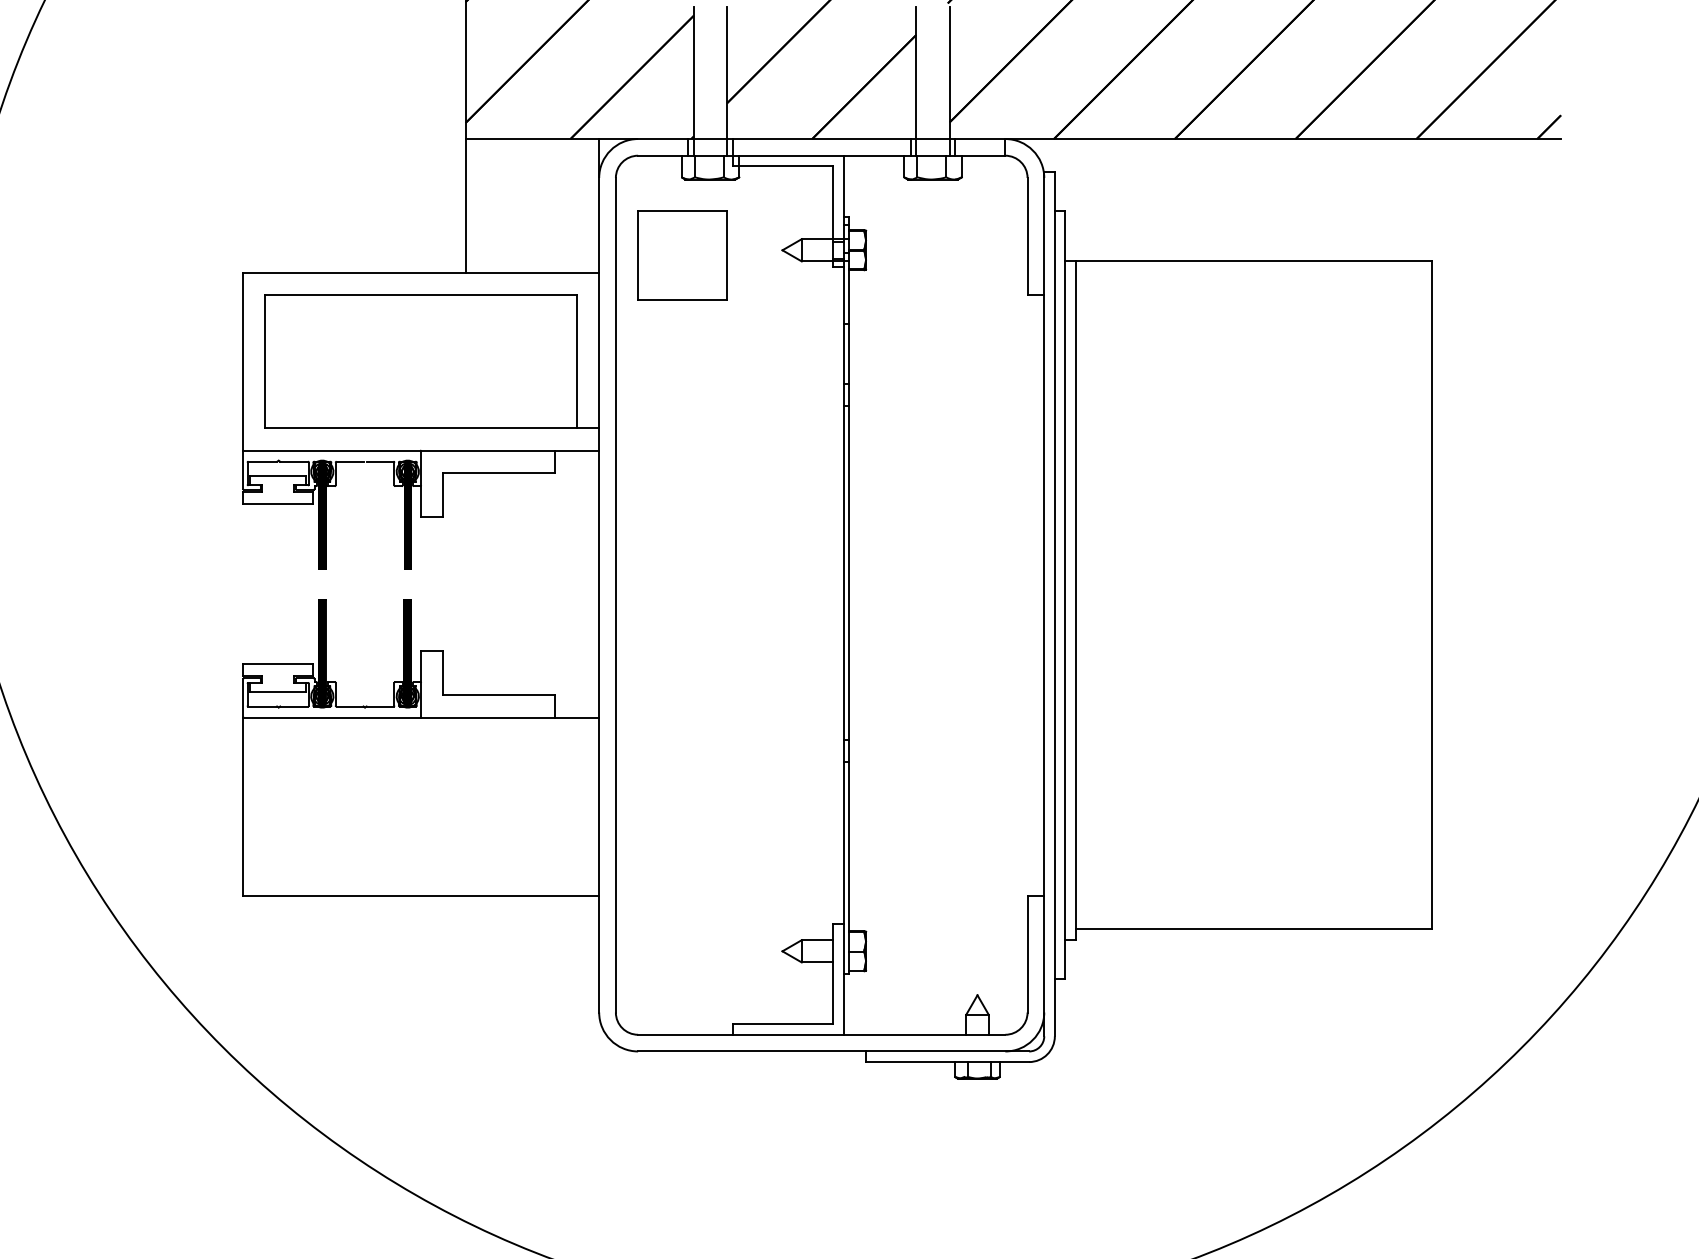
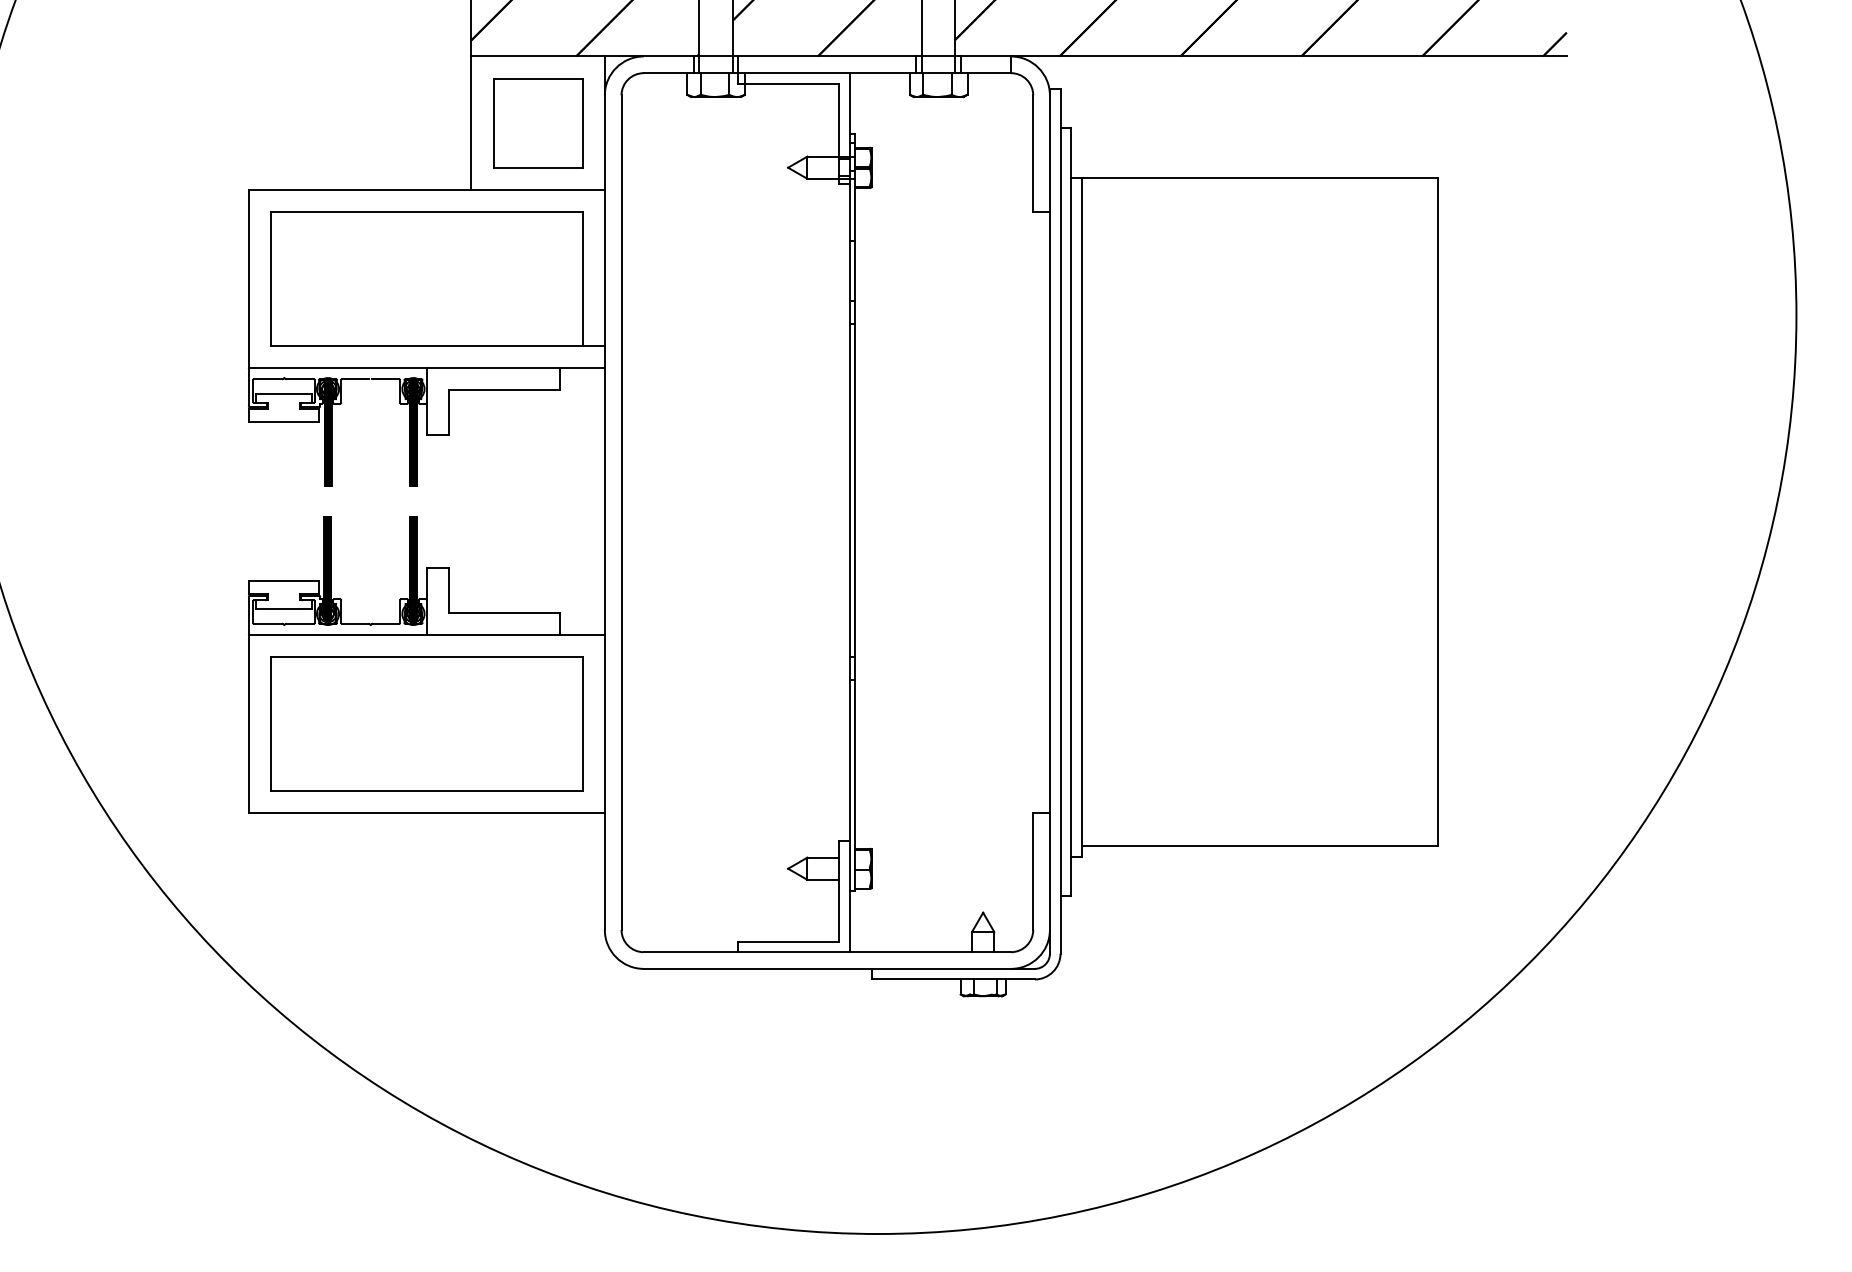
part: (682, 256) -> (538, 123), moved
part: (420, 806) -> (426, 723), added

